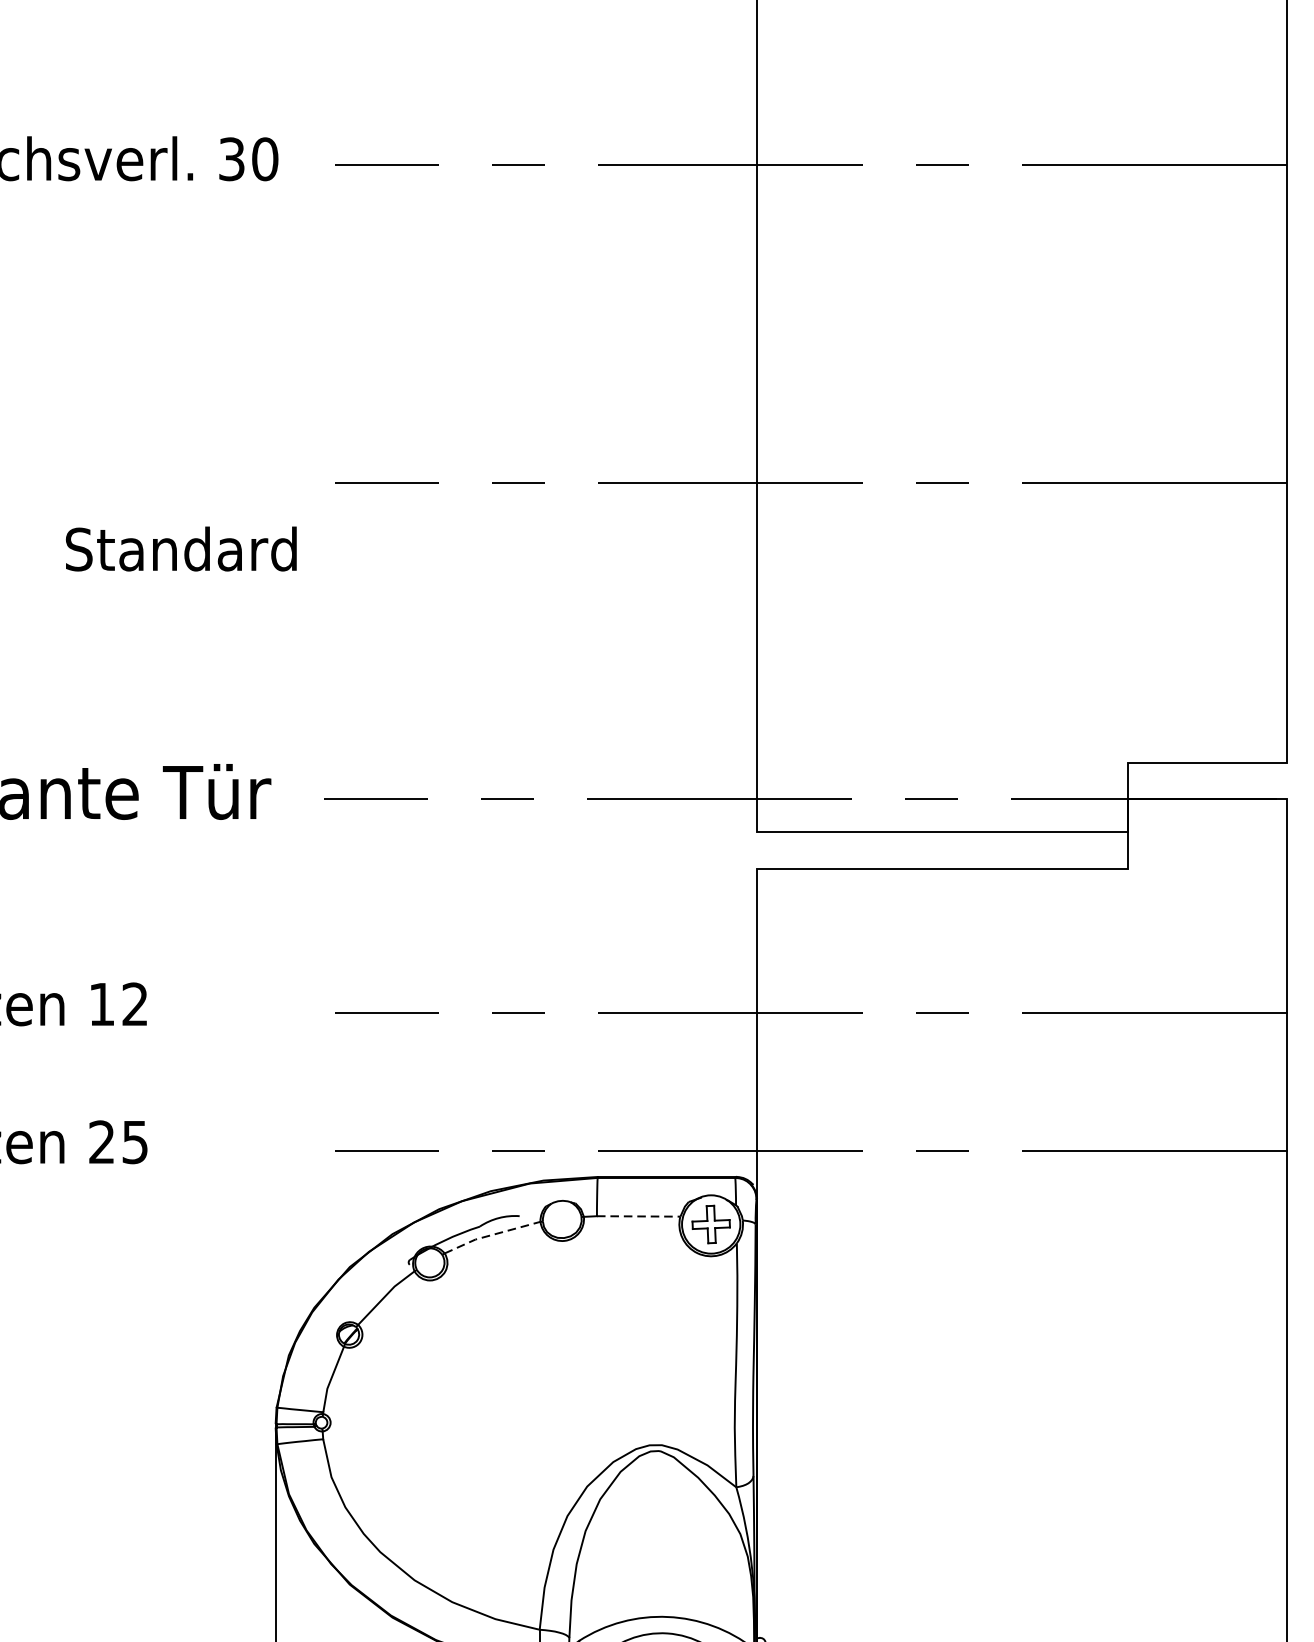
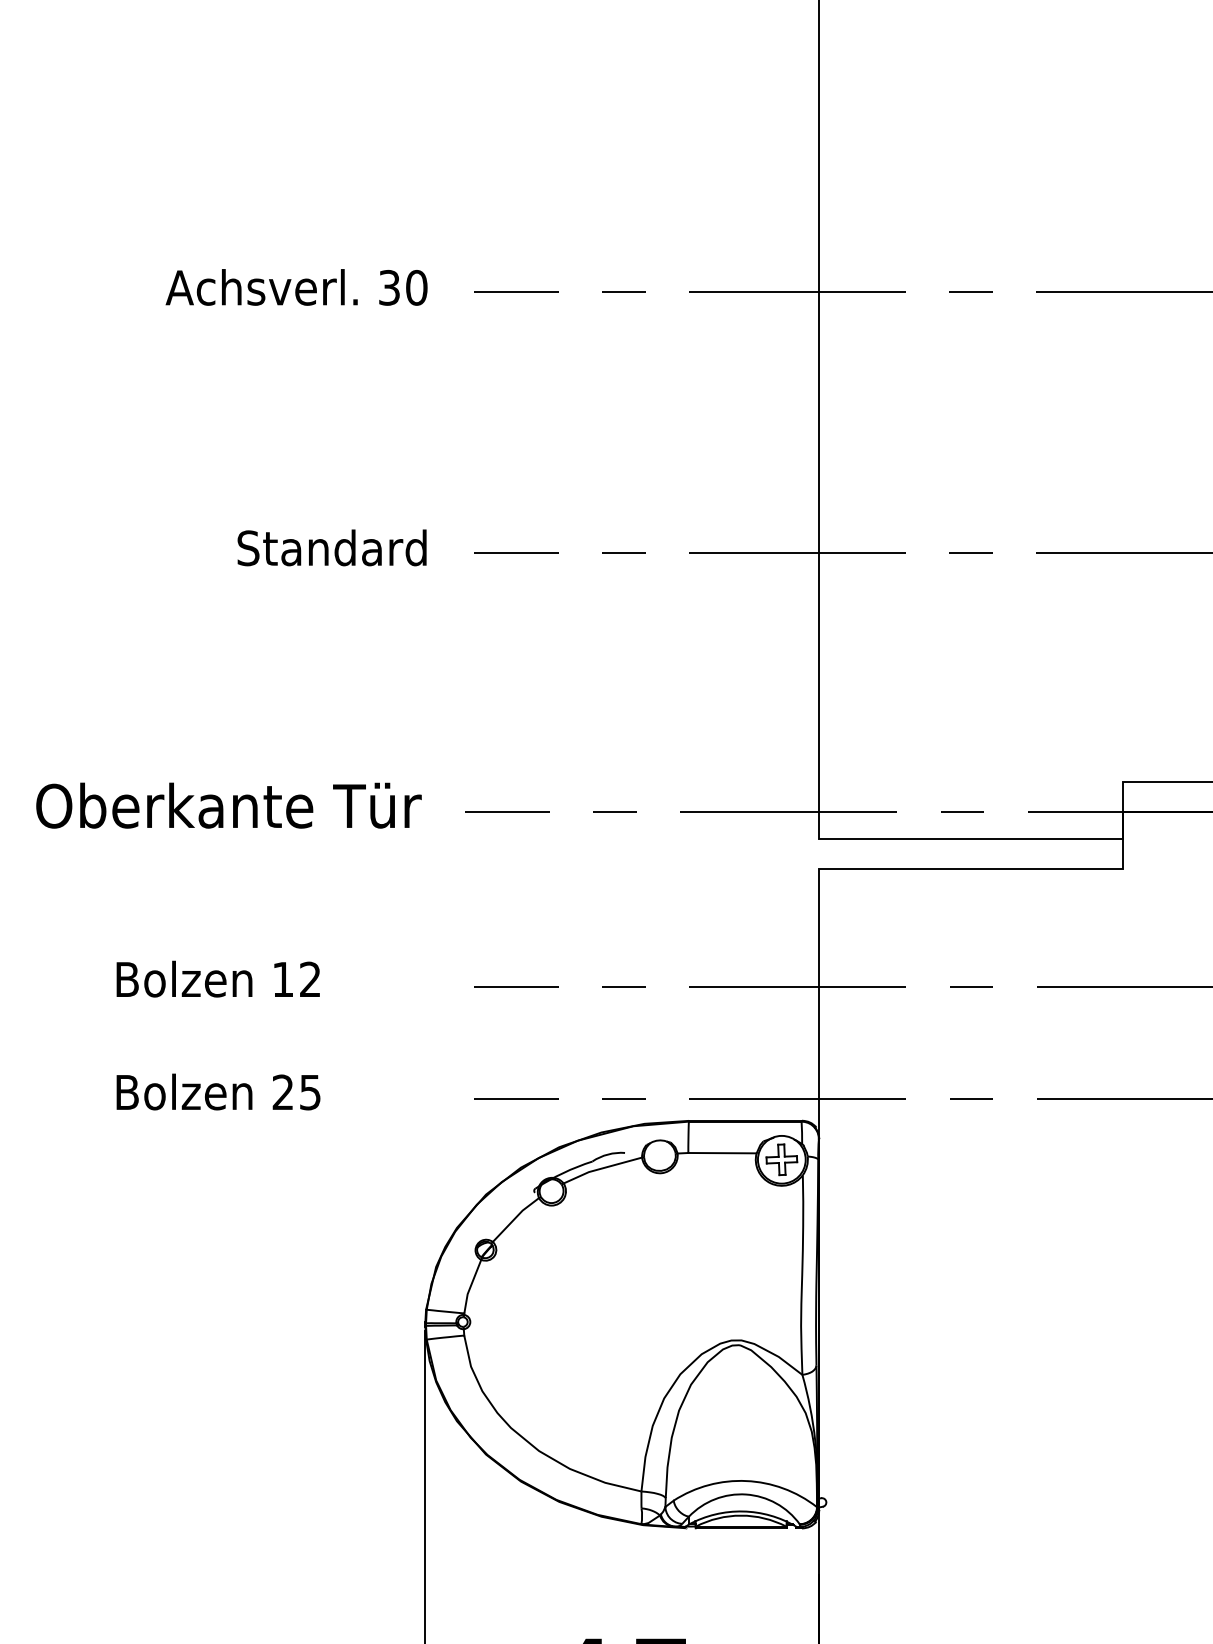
text: (180, 548) -> (331, 547), moved
line: (638, 1216) -> (722, 1153), dashed -> solid
line: (492, 1235) -> (602, 1168), dashed -> solid

